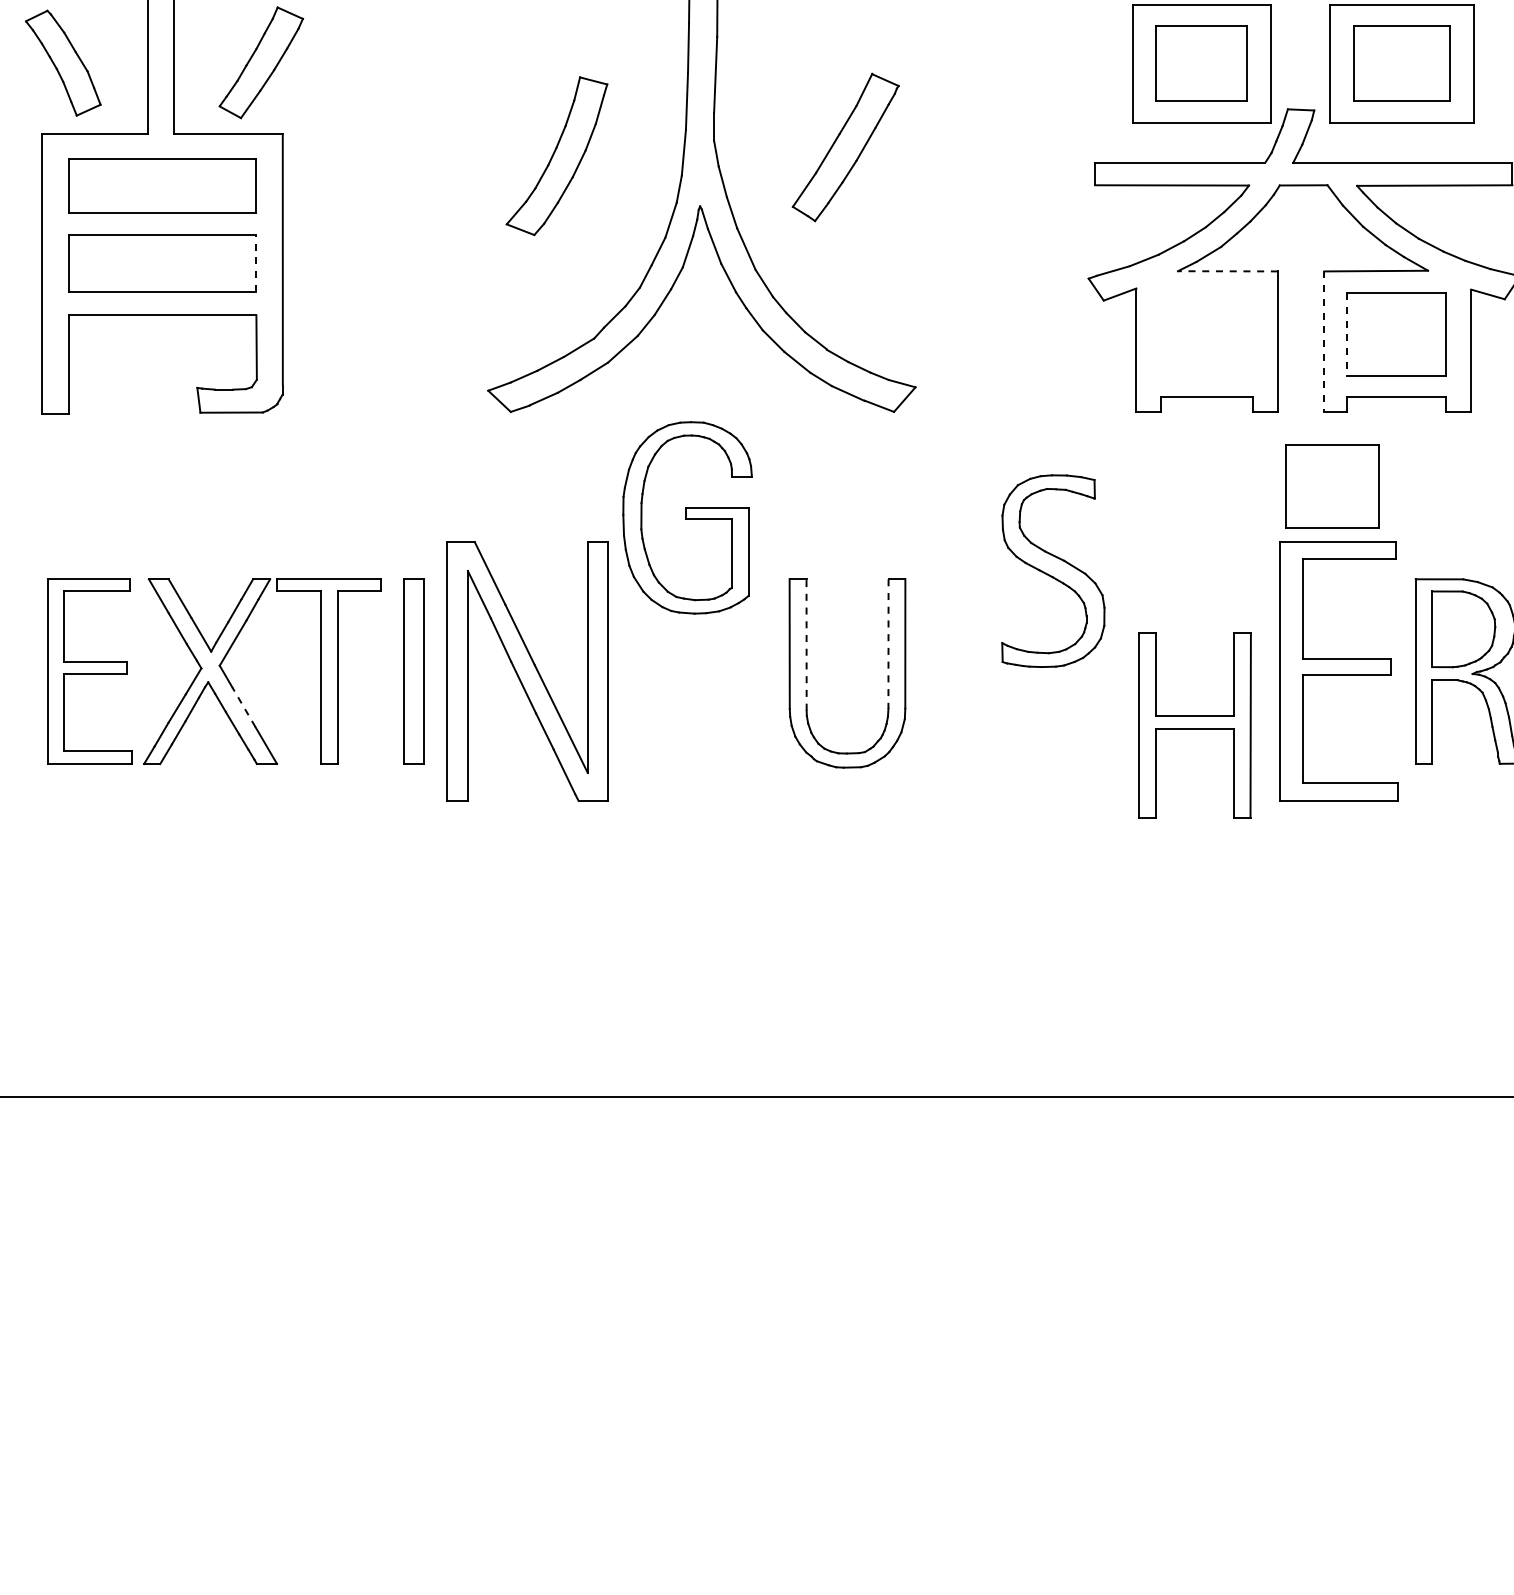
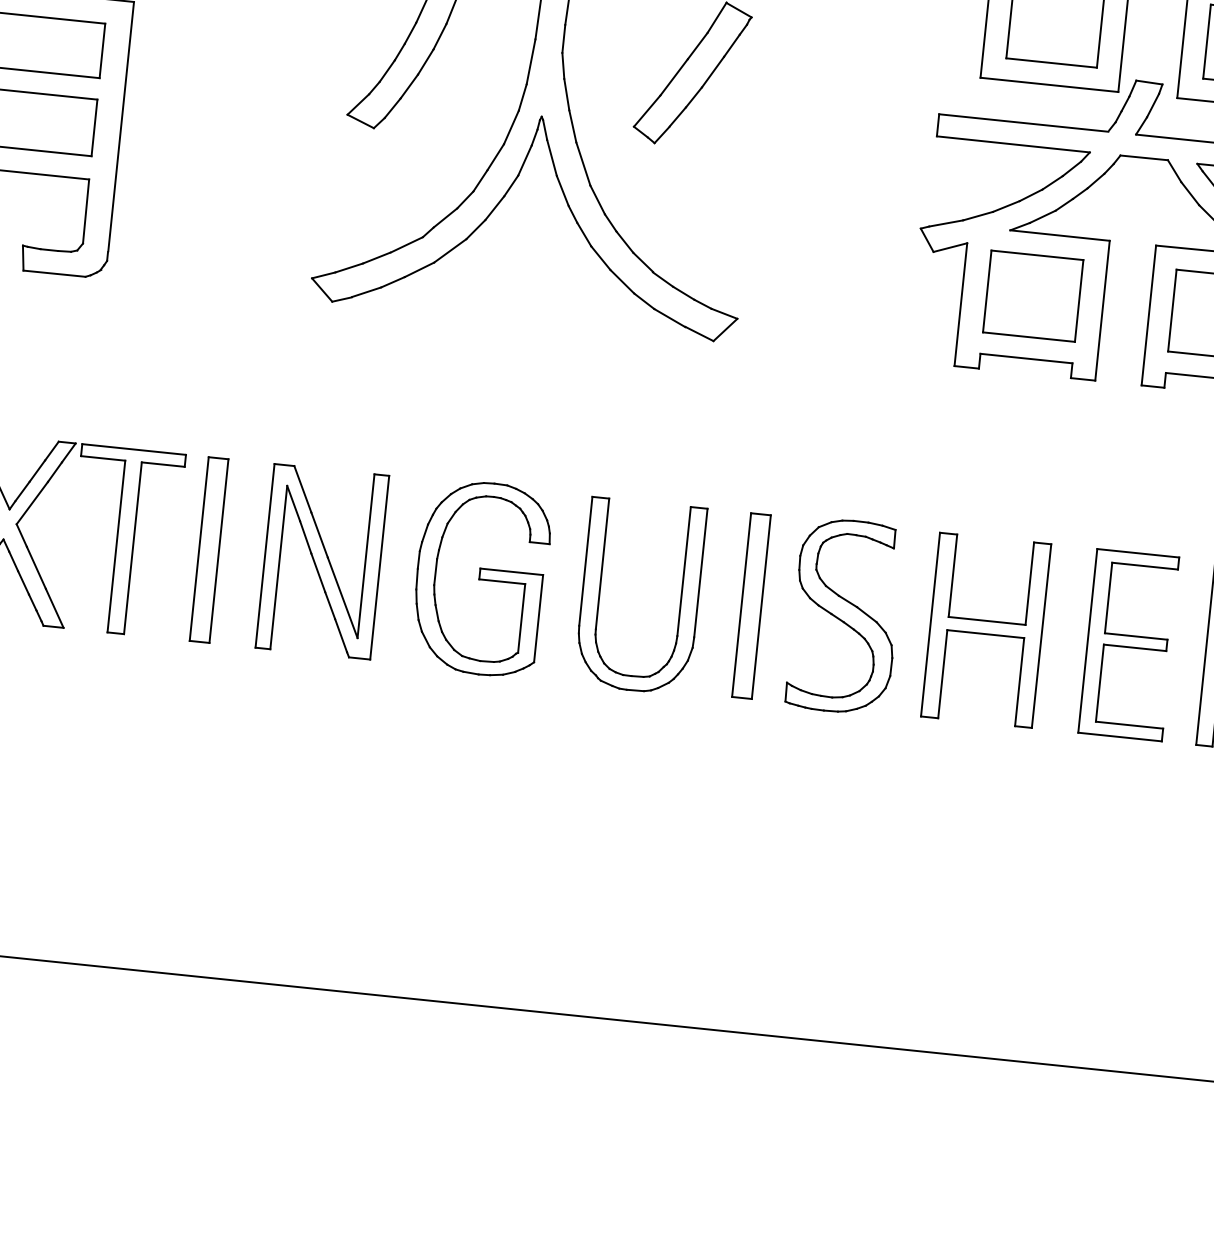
line: (256, 263) -> (94, 127), dashed -> solid
line: (1227, 271) -> (1059, 235), dashed -> solid
line: (1347, 334) -> (1172, 310), dashed -> solid
line: (1324, 342) -> (1148, 316), dashed -> solid
part: (1332, 486) -> (1033, 296), moved
part: (687, 517) -> (481, 578), moved
part: (1053, 570) -> (845, 615), moved
line: (806, 644) -> (602, 563), dashed -> solid
line: (888, 644) -> (684, 571), dashed -> solid
part: (527, 671) -> (322, 561), size x0.71
part: (958, 671) -> (750, 605), added
part: (1338, 671) -> (1128, 645), size x0.71
line: (243, 706) -> (36, 567), dashed -> solid
part: (1194, 725) -> (985, 630), moved

